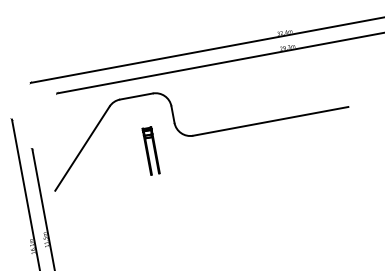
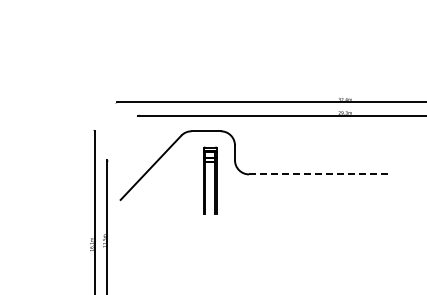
line: (270, 121) -> (318, 174), solid -> dashed
part: (150, 150) -> (209, 180), size x1.6

